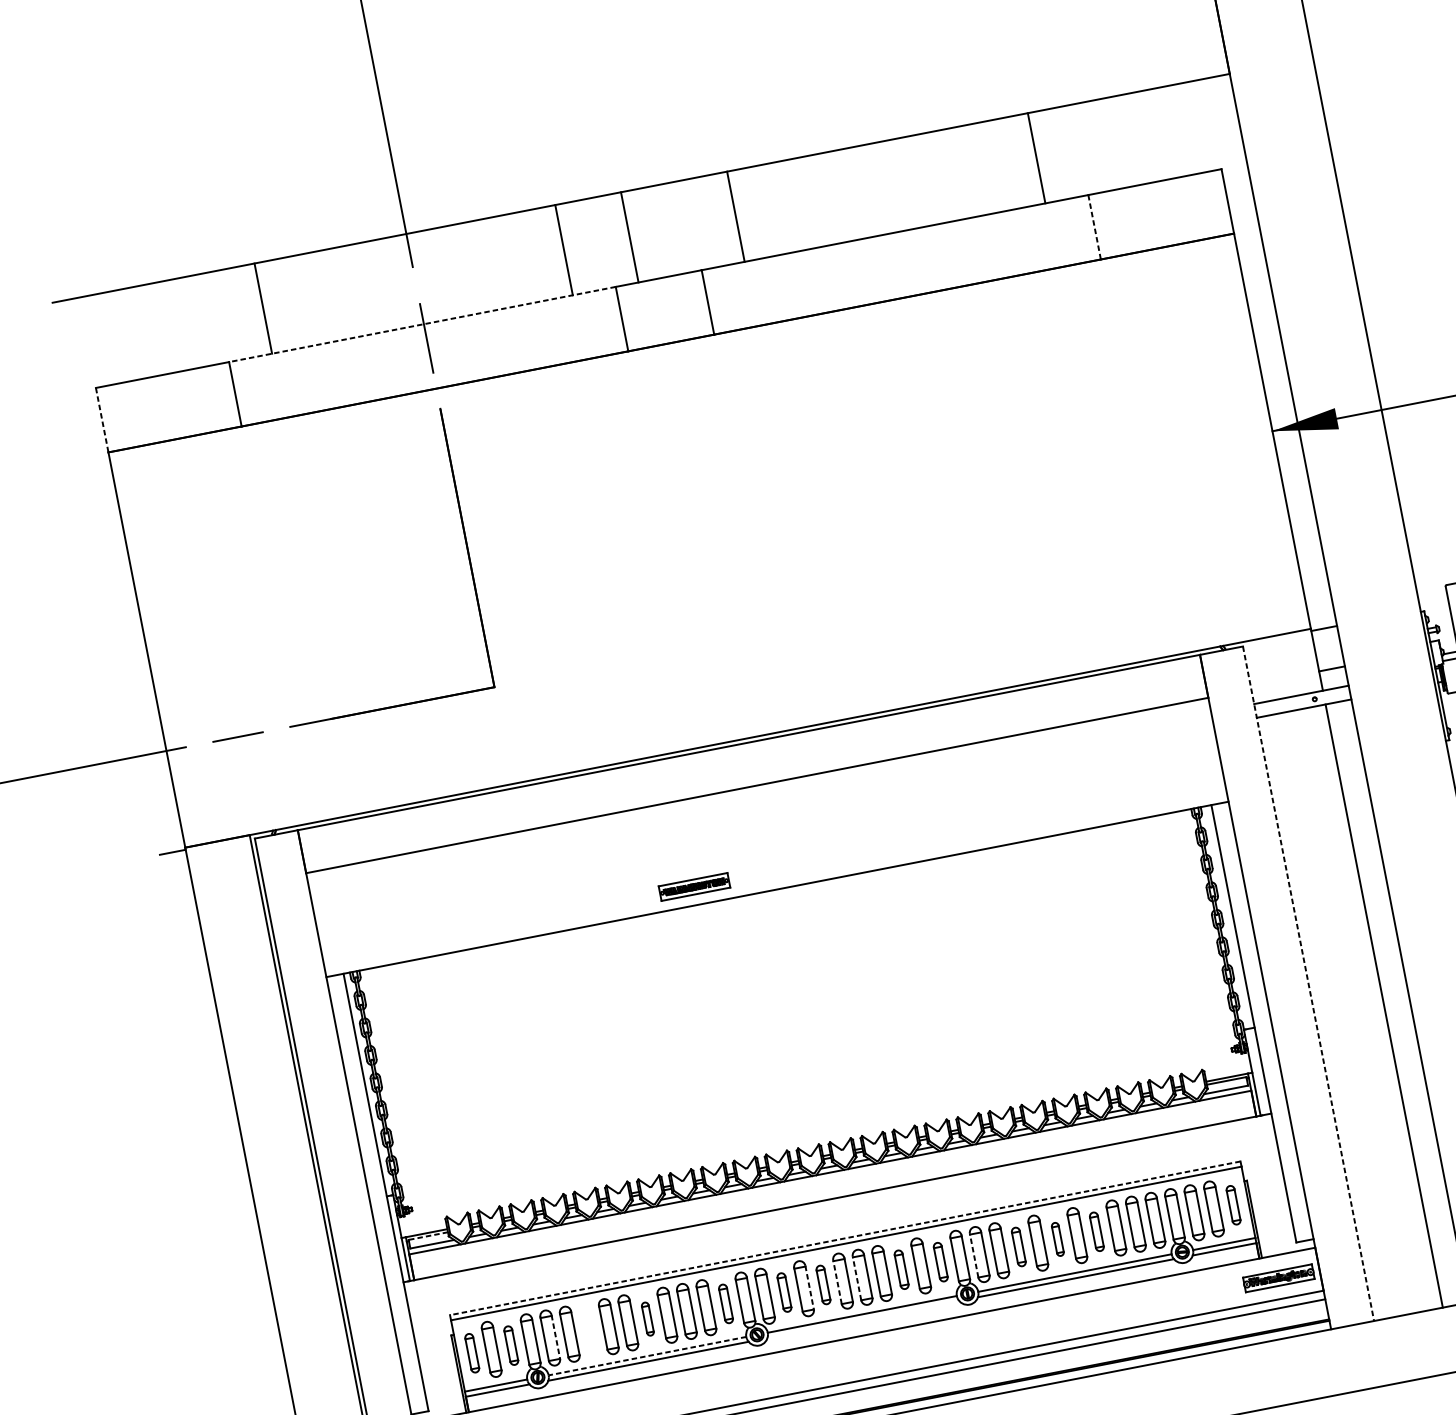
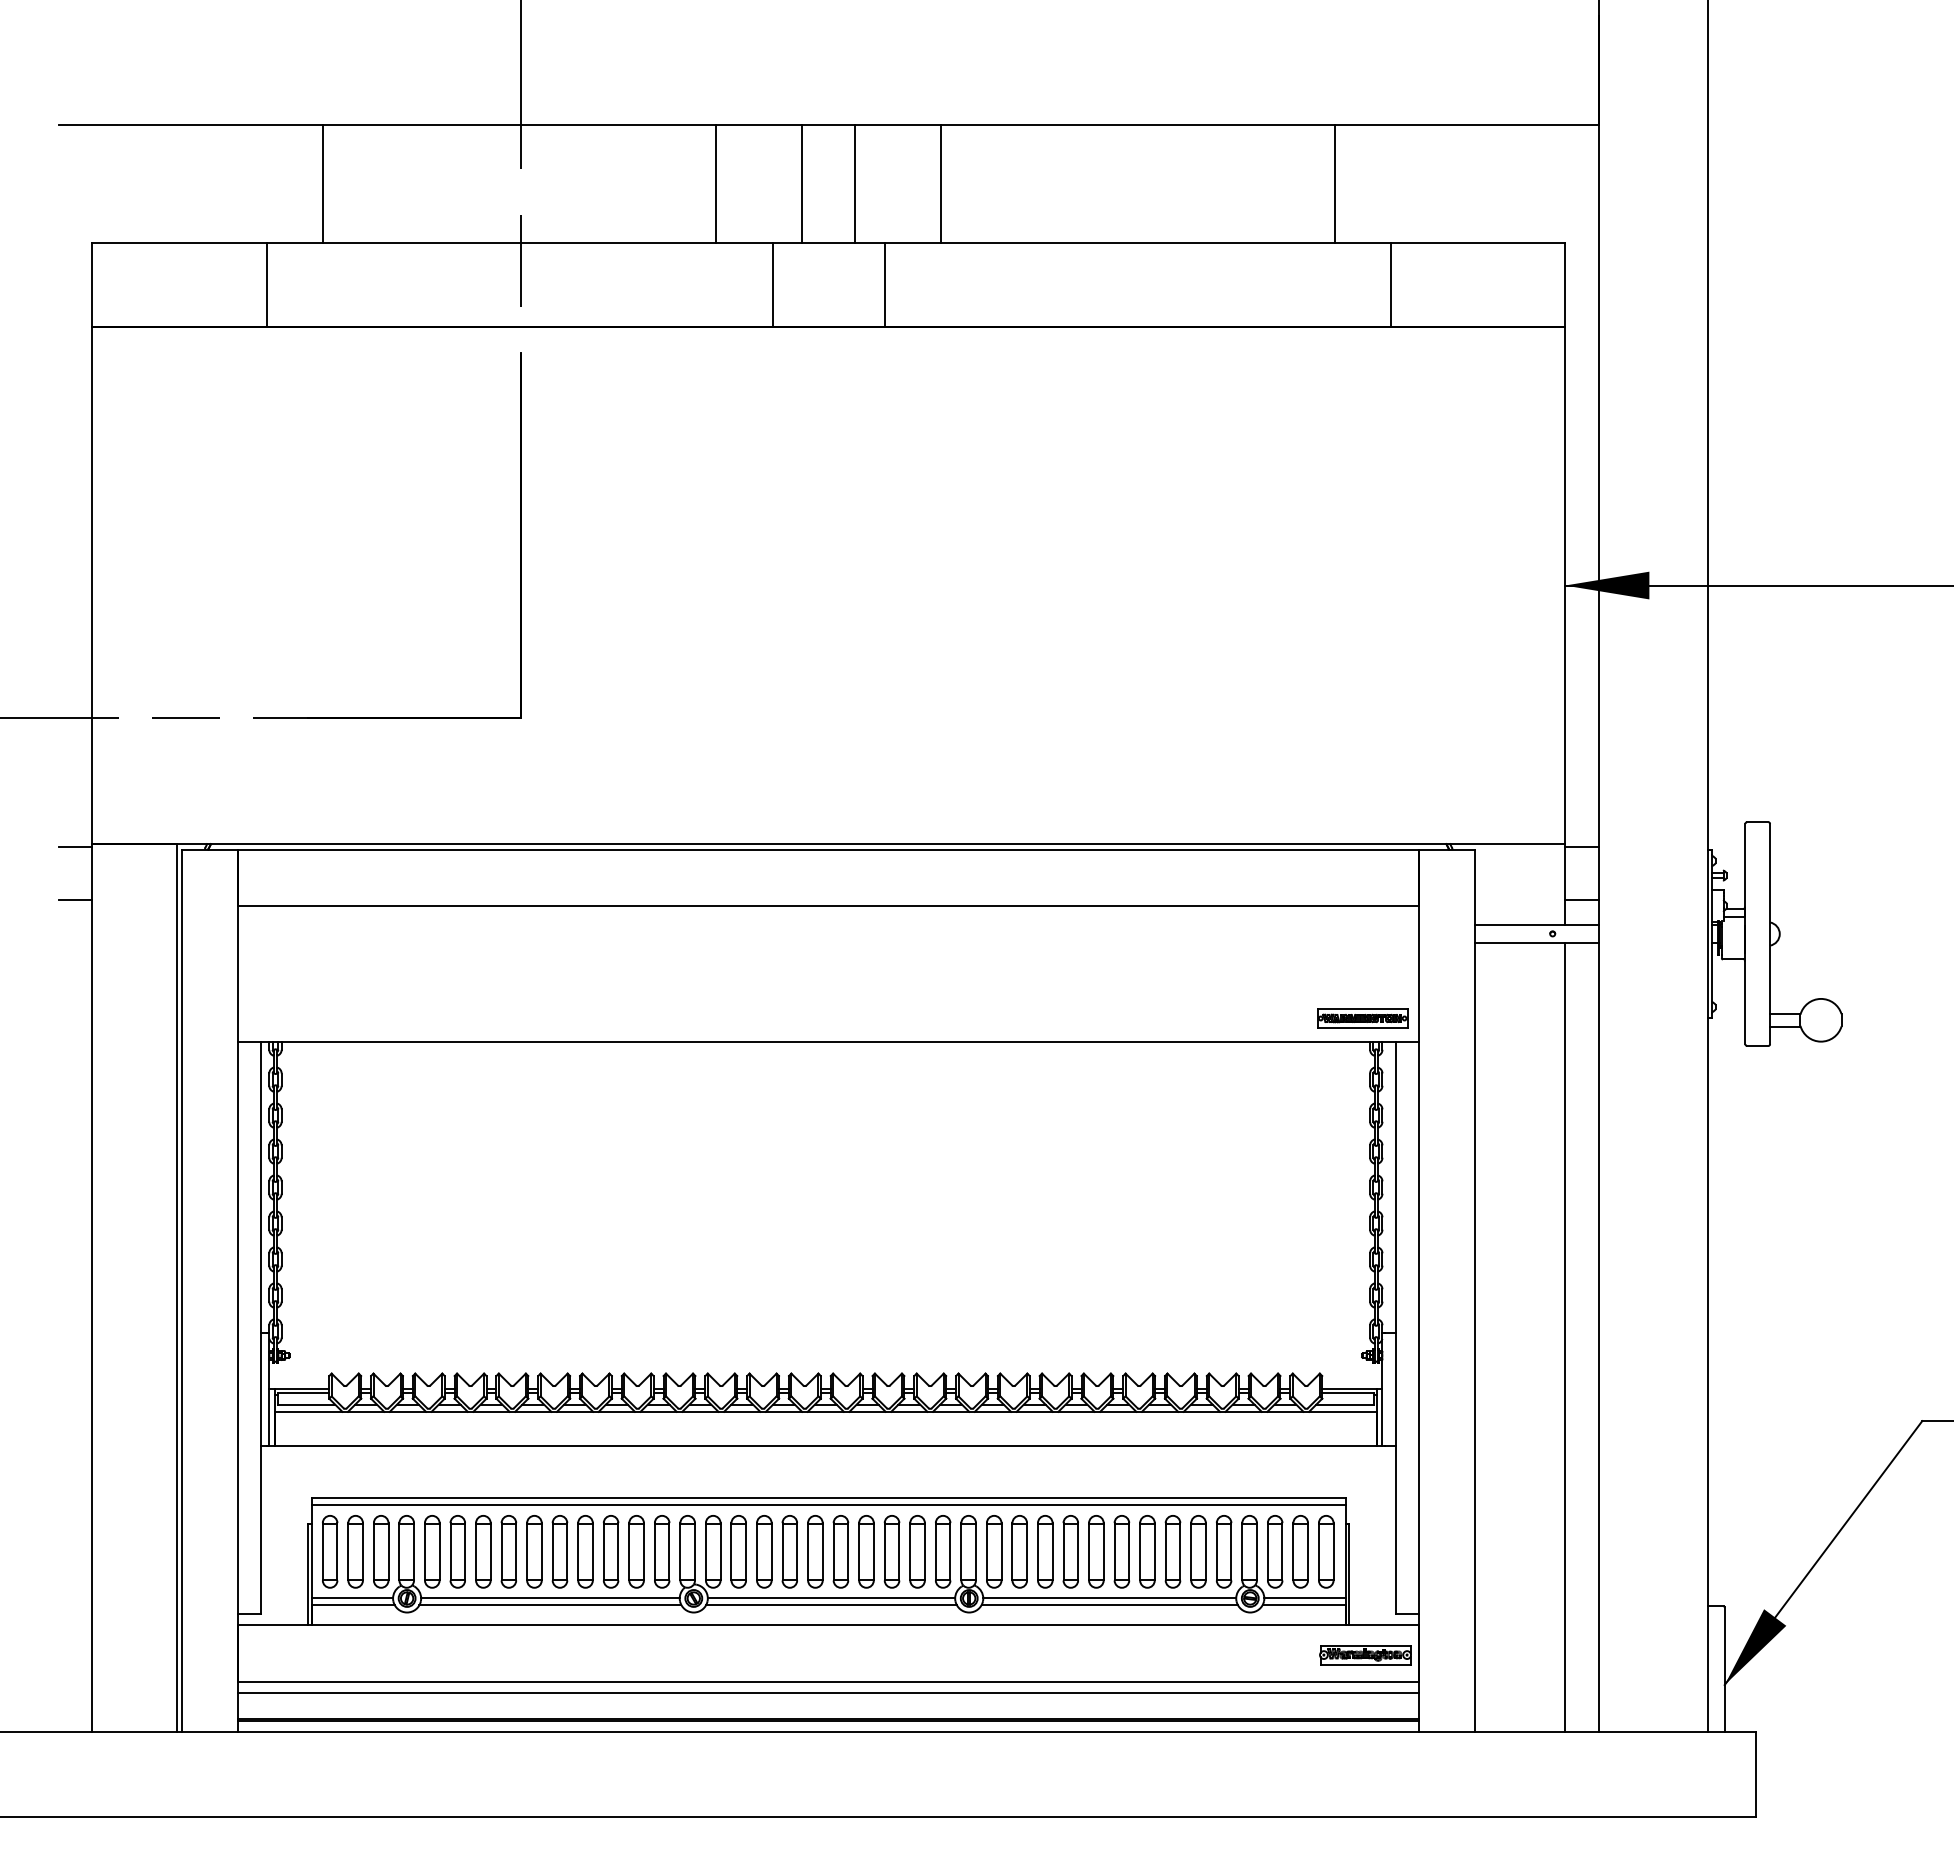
line: (1094, 227) -> (1390, 285), dashed -> solid
line: (670, 229) -> (855, 183), added
line: (422, 324) -> (519, 242), dashed -> solid
line: (102, 420) -> (92, 285), dashed -> solid
part: (694, 887) -> (1362, 1018), moved
line: (180, 892) -> (75, 899), added
line: (1308, 984) -> (1475, 1291), dashed -> solid
part: (1233, 1204) -> (1326, 1551), size x1.43
part: (1096, 1231) -> (1147, 1551), size x1.43
line: (428, 1236) -> (303, 1393), dashed -> solid
line: (845, 1238) -> (828, 1498), dashed -> solid
part: (1057, 1239) -> (1096, 1551), size x1.67
part: (1018, 1246) -> (1045, 1551), size x1.43
line: (973, 1255) -> (986, 1551), dashed -> solid
part: (940, 1261) -> (943, 1551), size x1.43
part: (901, 1269) -> (891, 1551), size x1.43
line: (856, 1278) -> (833, 1551), dashed -> solid
line: (837, 1281) -> (808, 1551), dashed -> solid
part: (823, 1284) -> (789, 1551), size x1.43
line: (809, 1287) -> (771, 1551), dashed -> solid
part: (784, 1292) -> (738, 1551), size x1.43
part: (726, 1303) -> (662, 1551), size x1.43
part: (647, 1318) -> (559, 1551), size x1.67
line: (863, 1319) -> (831, 1605), added
part: (589, 1330) -> (483, 1551), added
line: (555, 1336) -> (439, 1551), dashed -> solid
part: (511, 1345) -> (381, 1551), size x1.43
part: (472, 1352) -> (330, 1551), size x1.43
line: (646, 1356) -> (549, 1598), dashed -> solid

